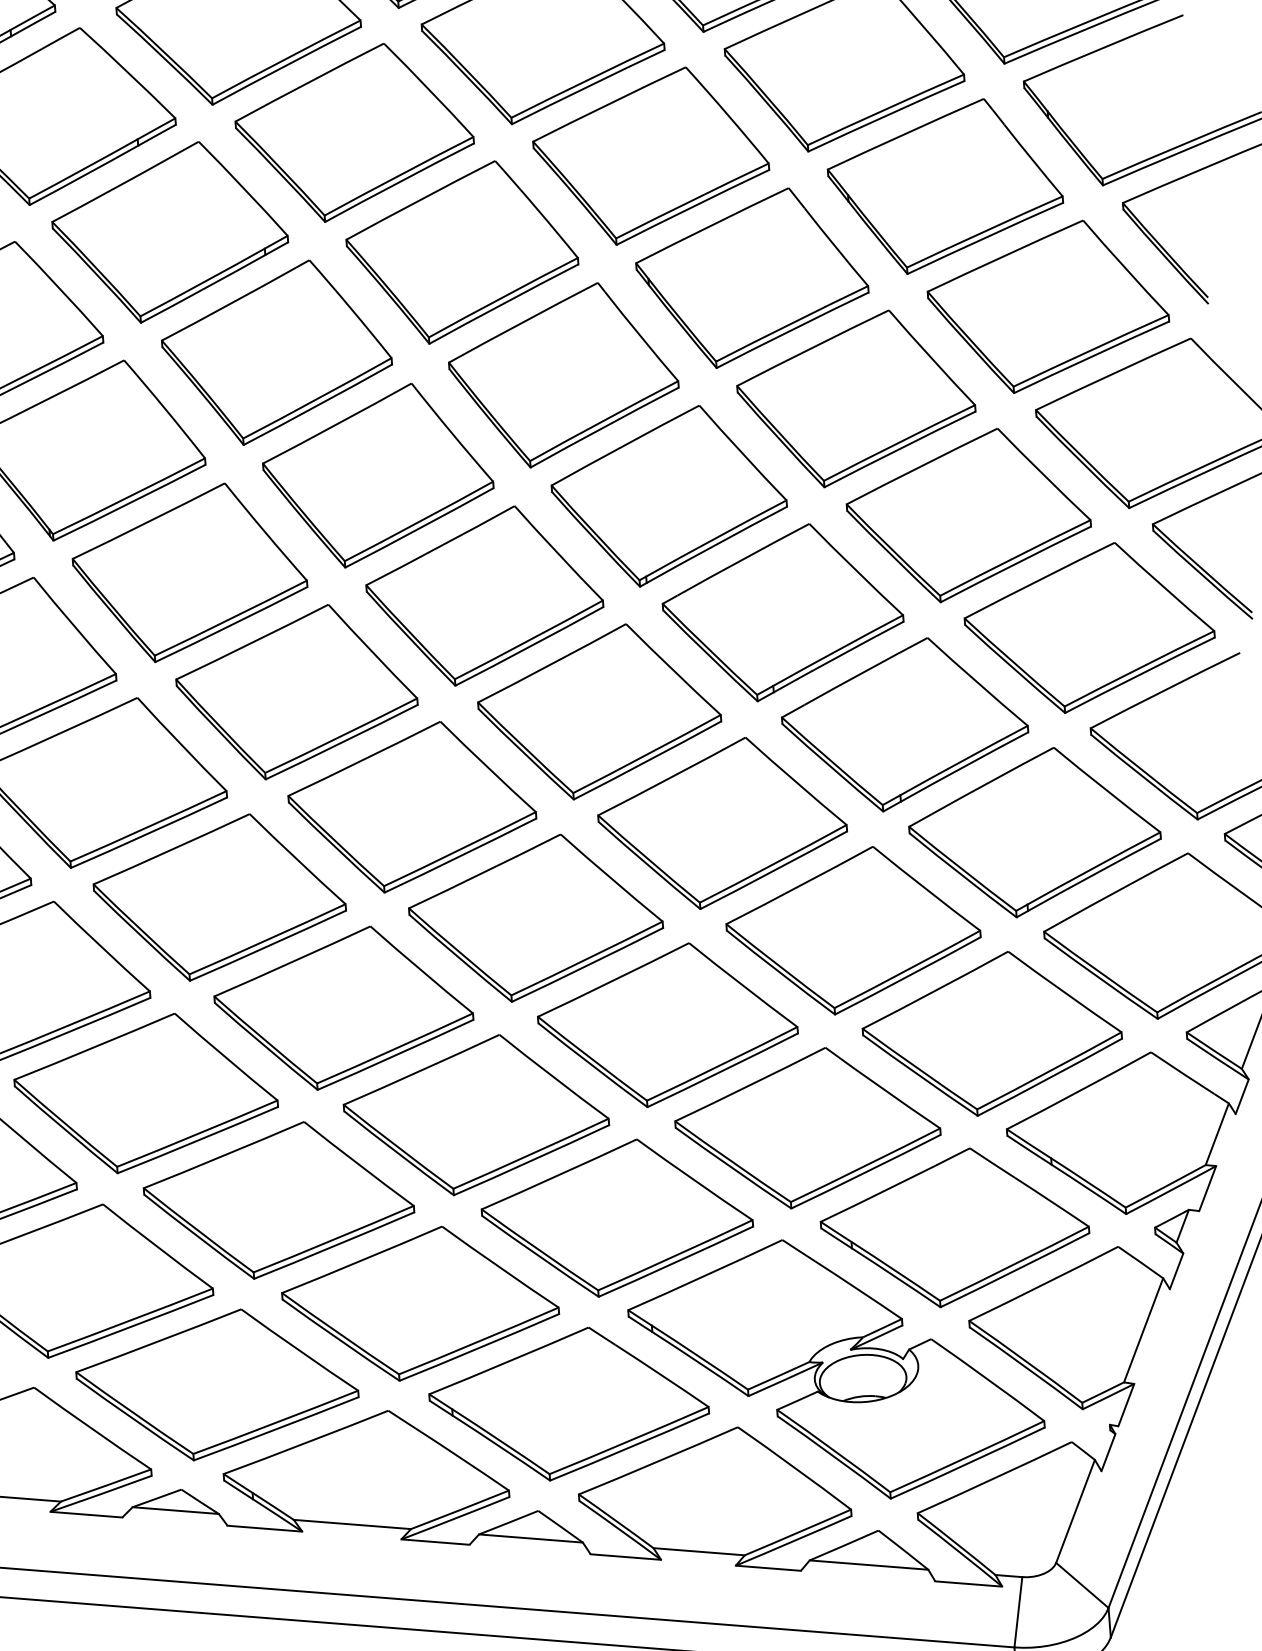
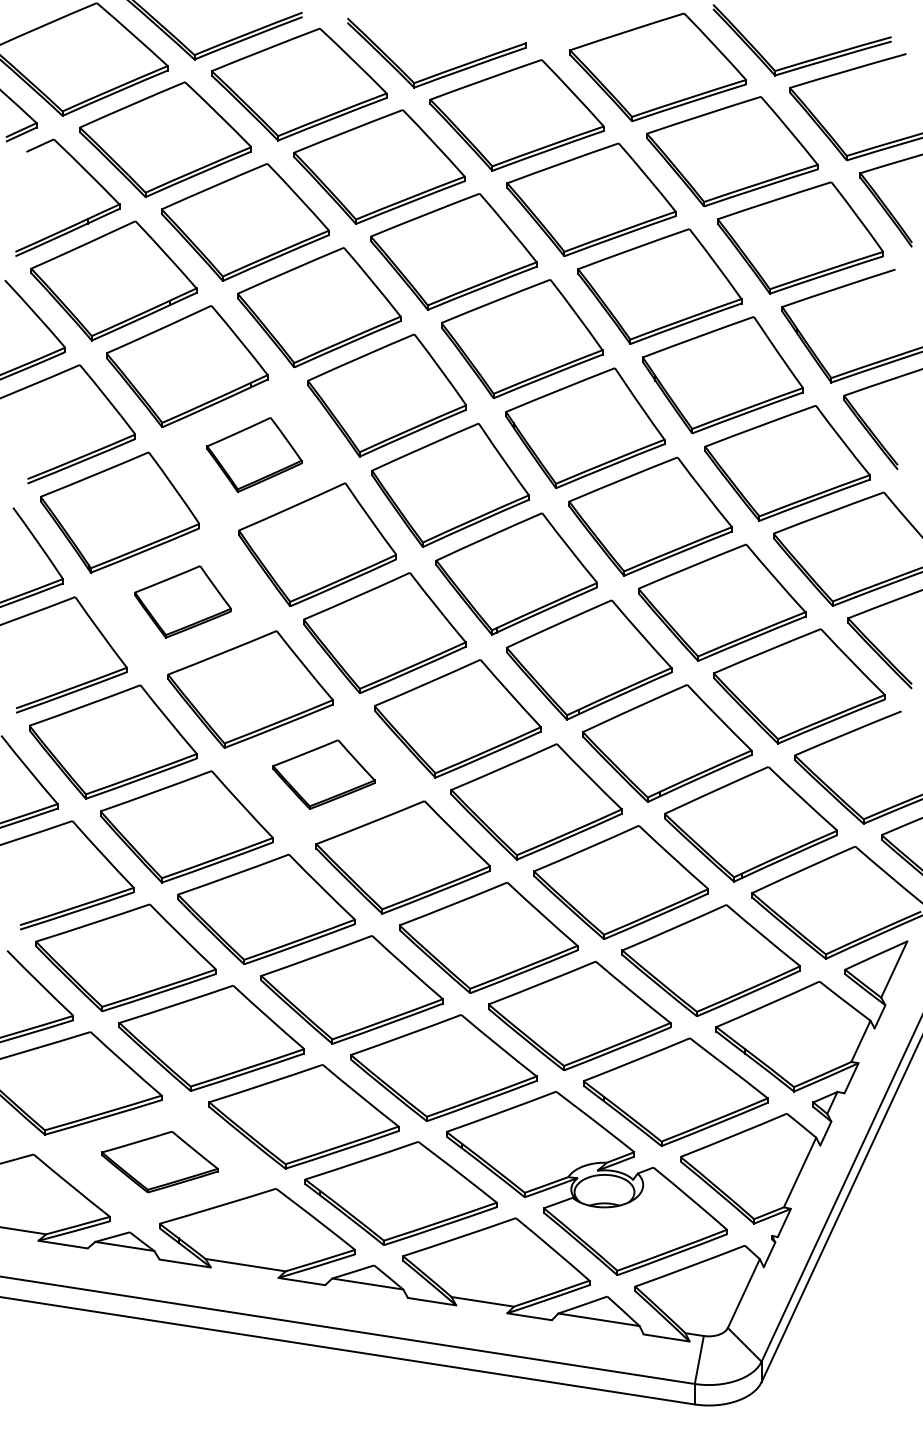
part: (277, 352) -> (254, 454), size x0.6
part: (189, 572) -> (182, 601), size x0.6
part: (411, 806) -> (323, 774), size x0.6
part: (216, 1384) -> (159, 1161), size x0.6

